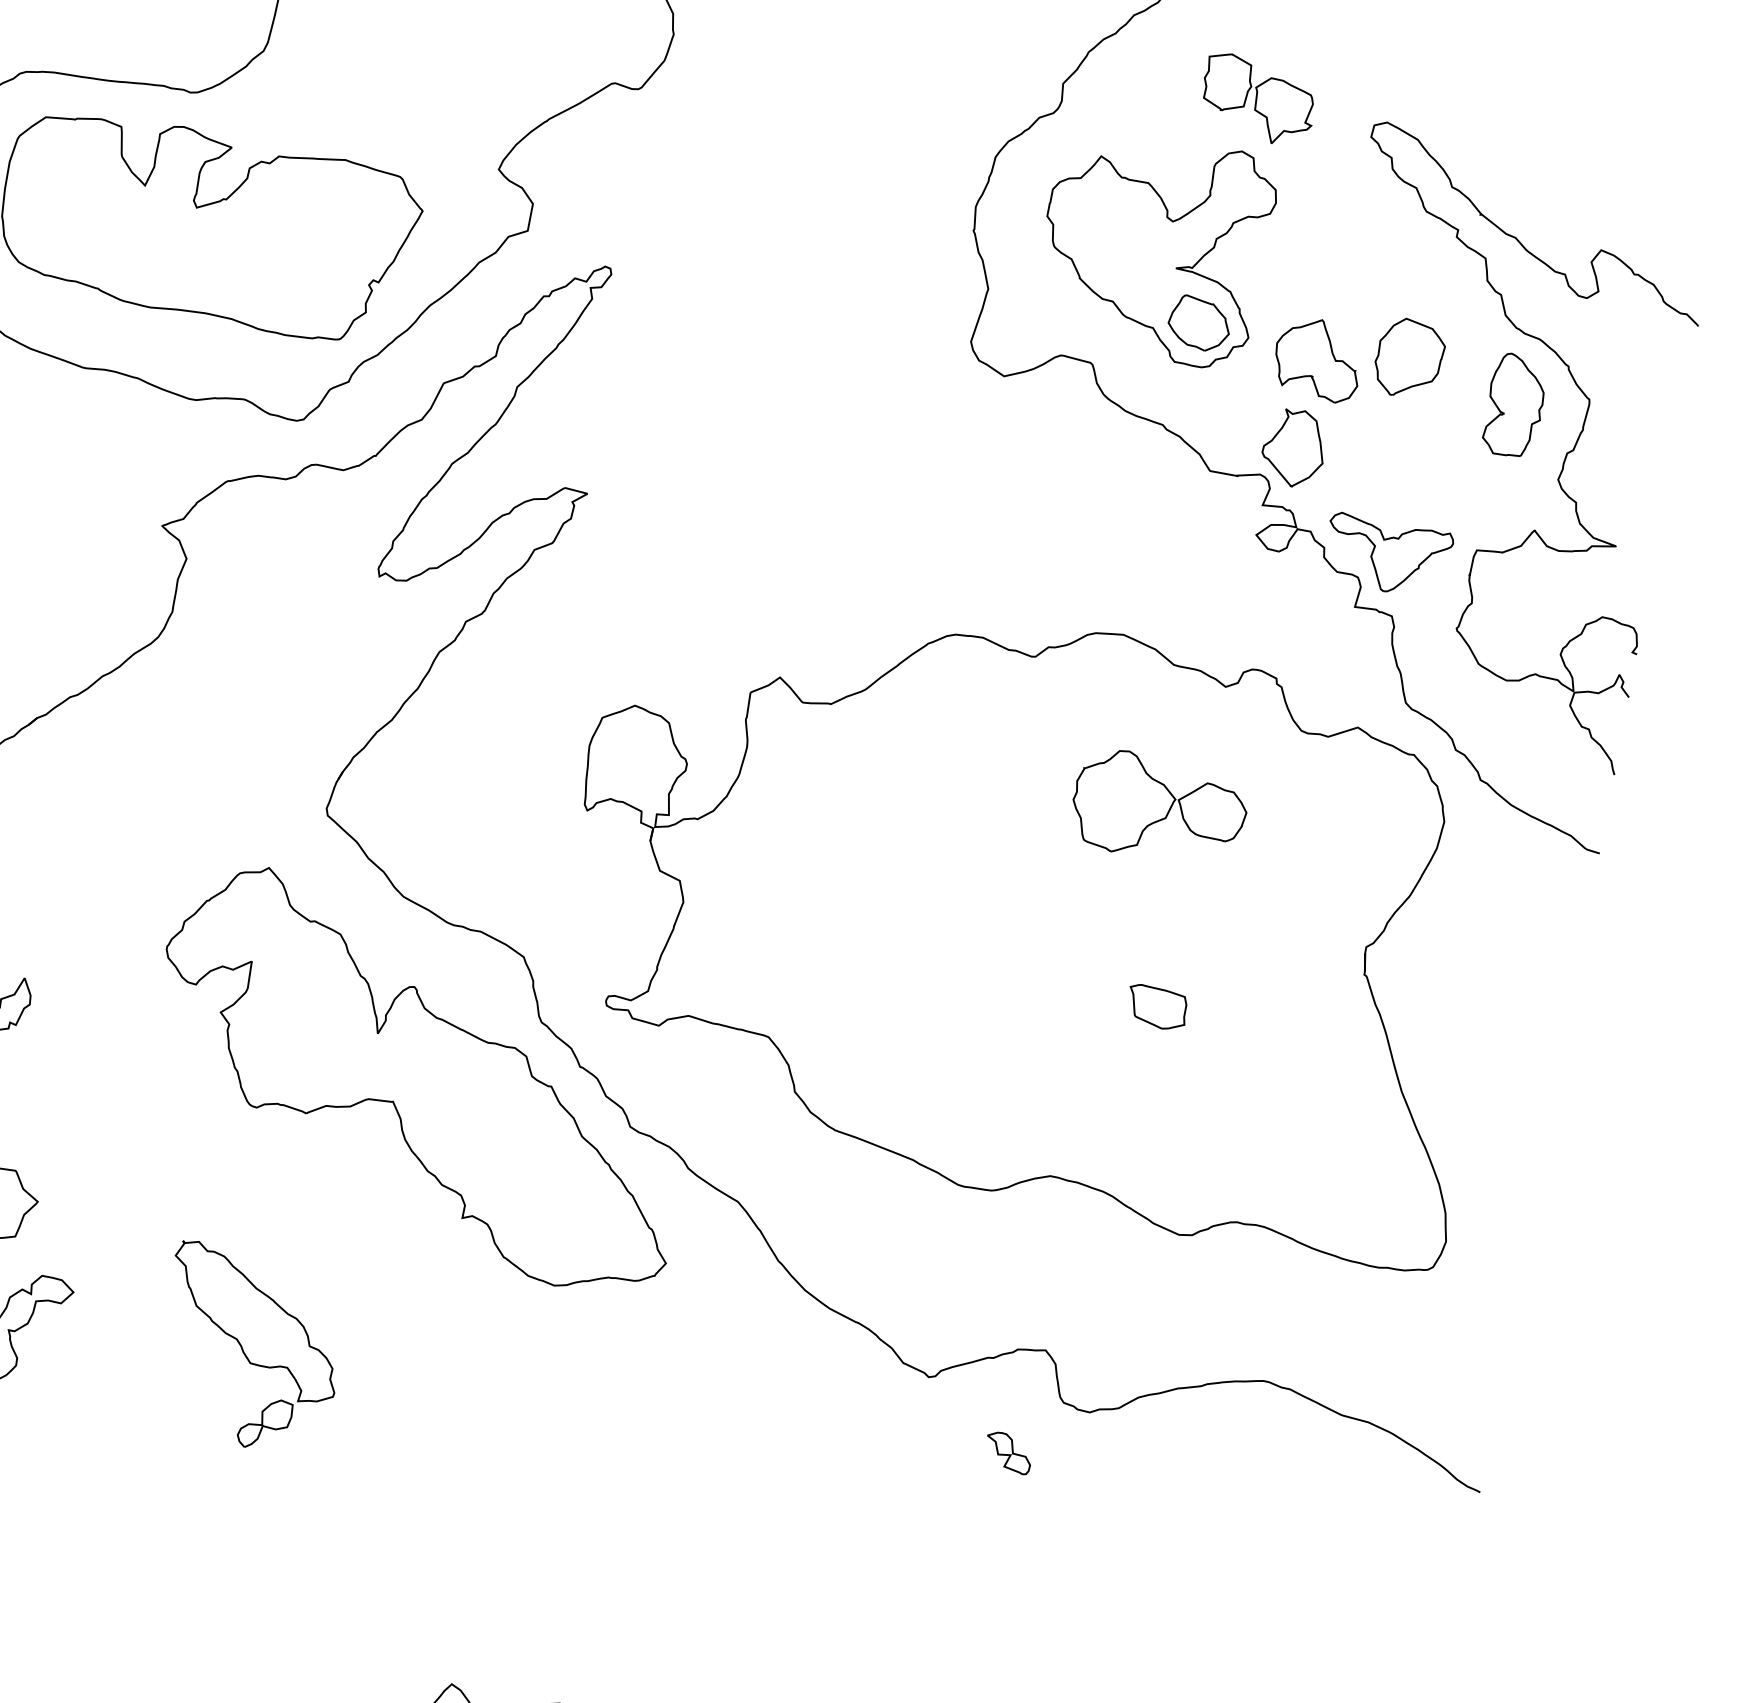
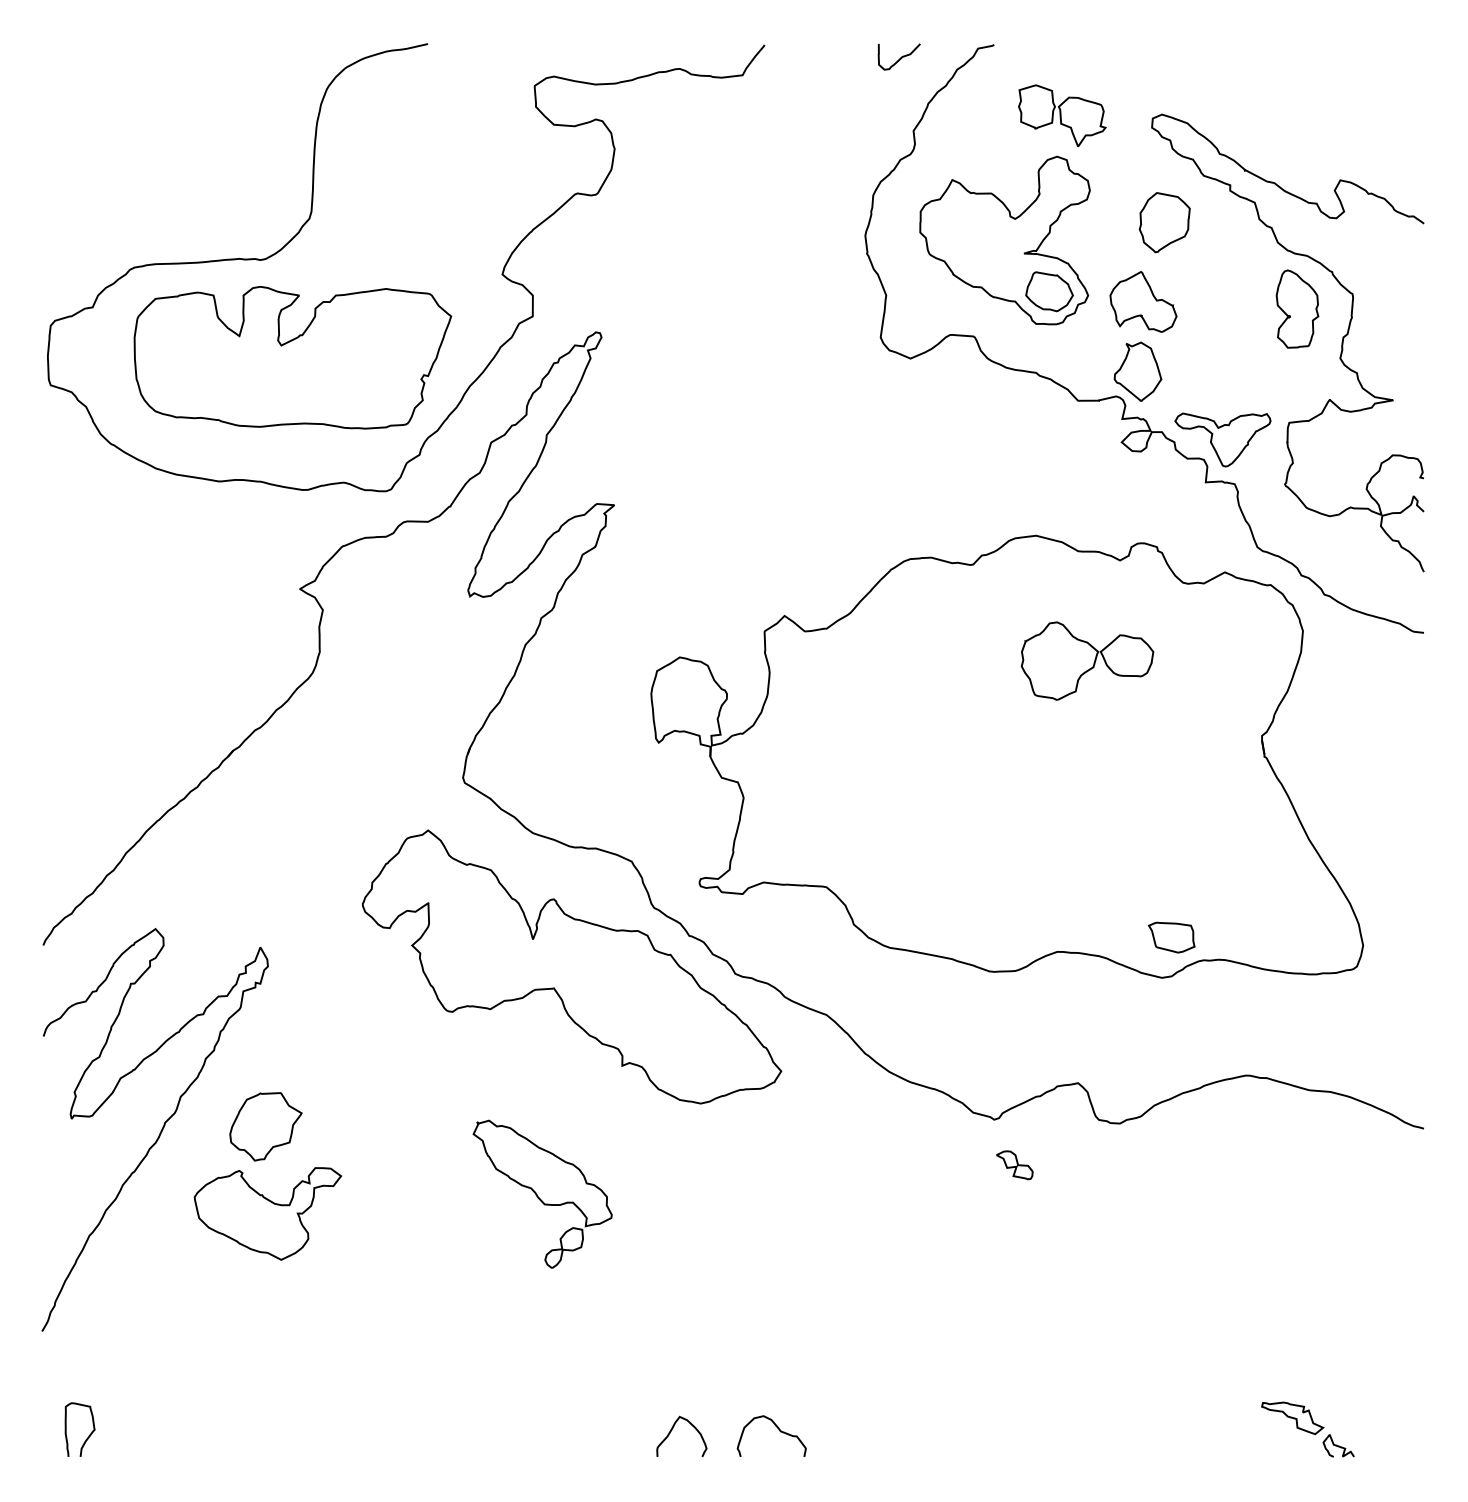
part: (1409, 358) -> (1164, 222), moved
part: (1156, 1007) -> (1171, 937), moved
part: (250, 1348) -> (542, 1193), moved
part: (1008, 1453) -> (1014, 1165), moved

